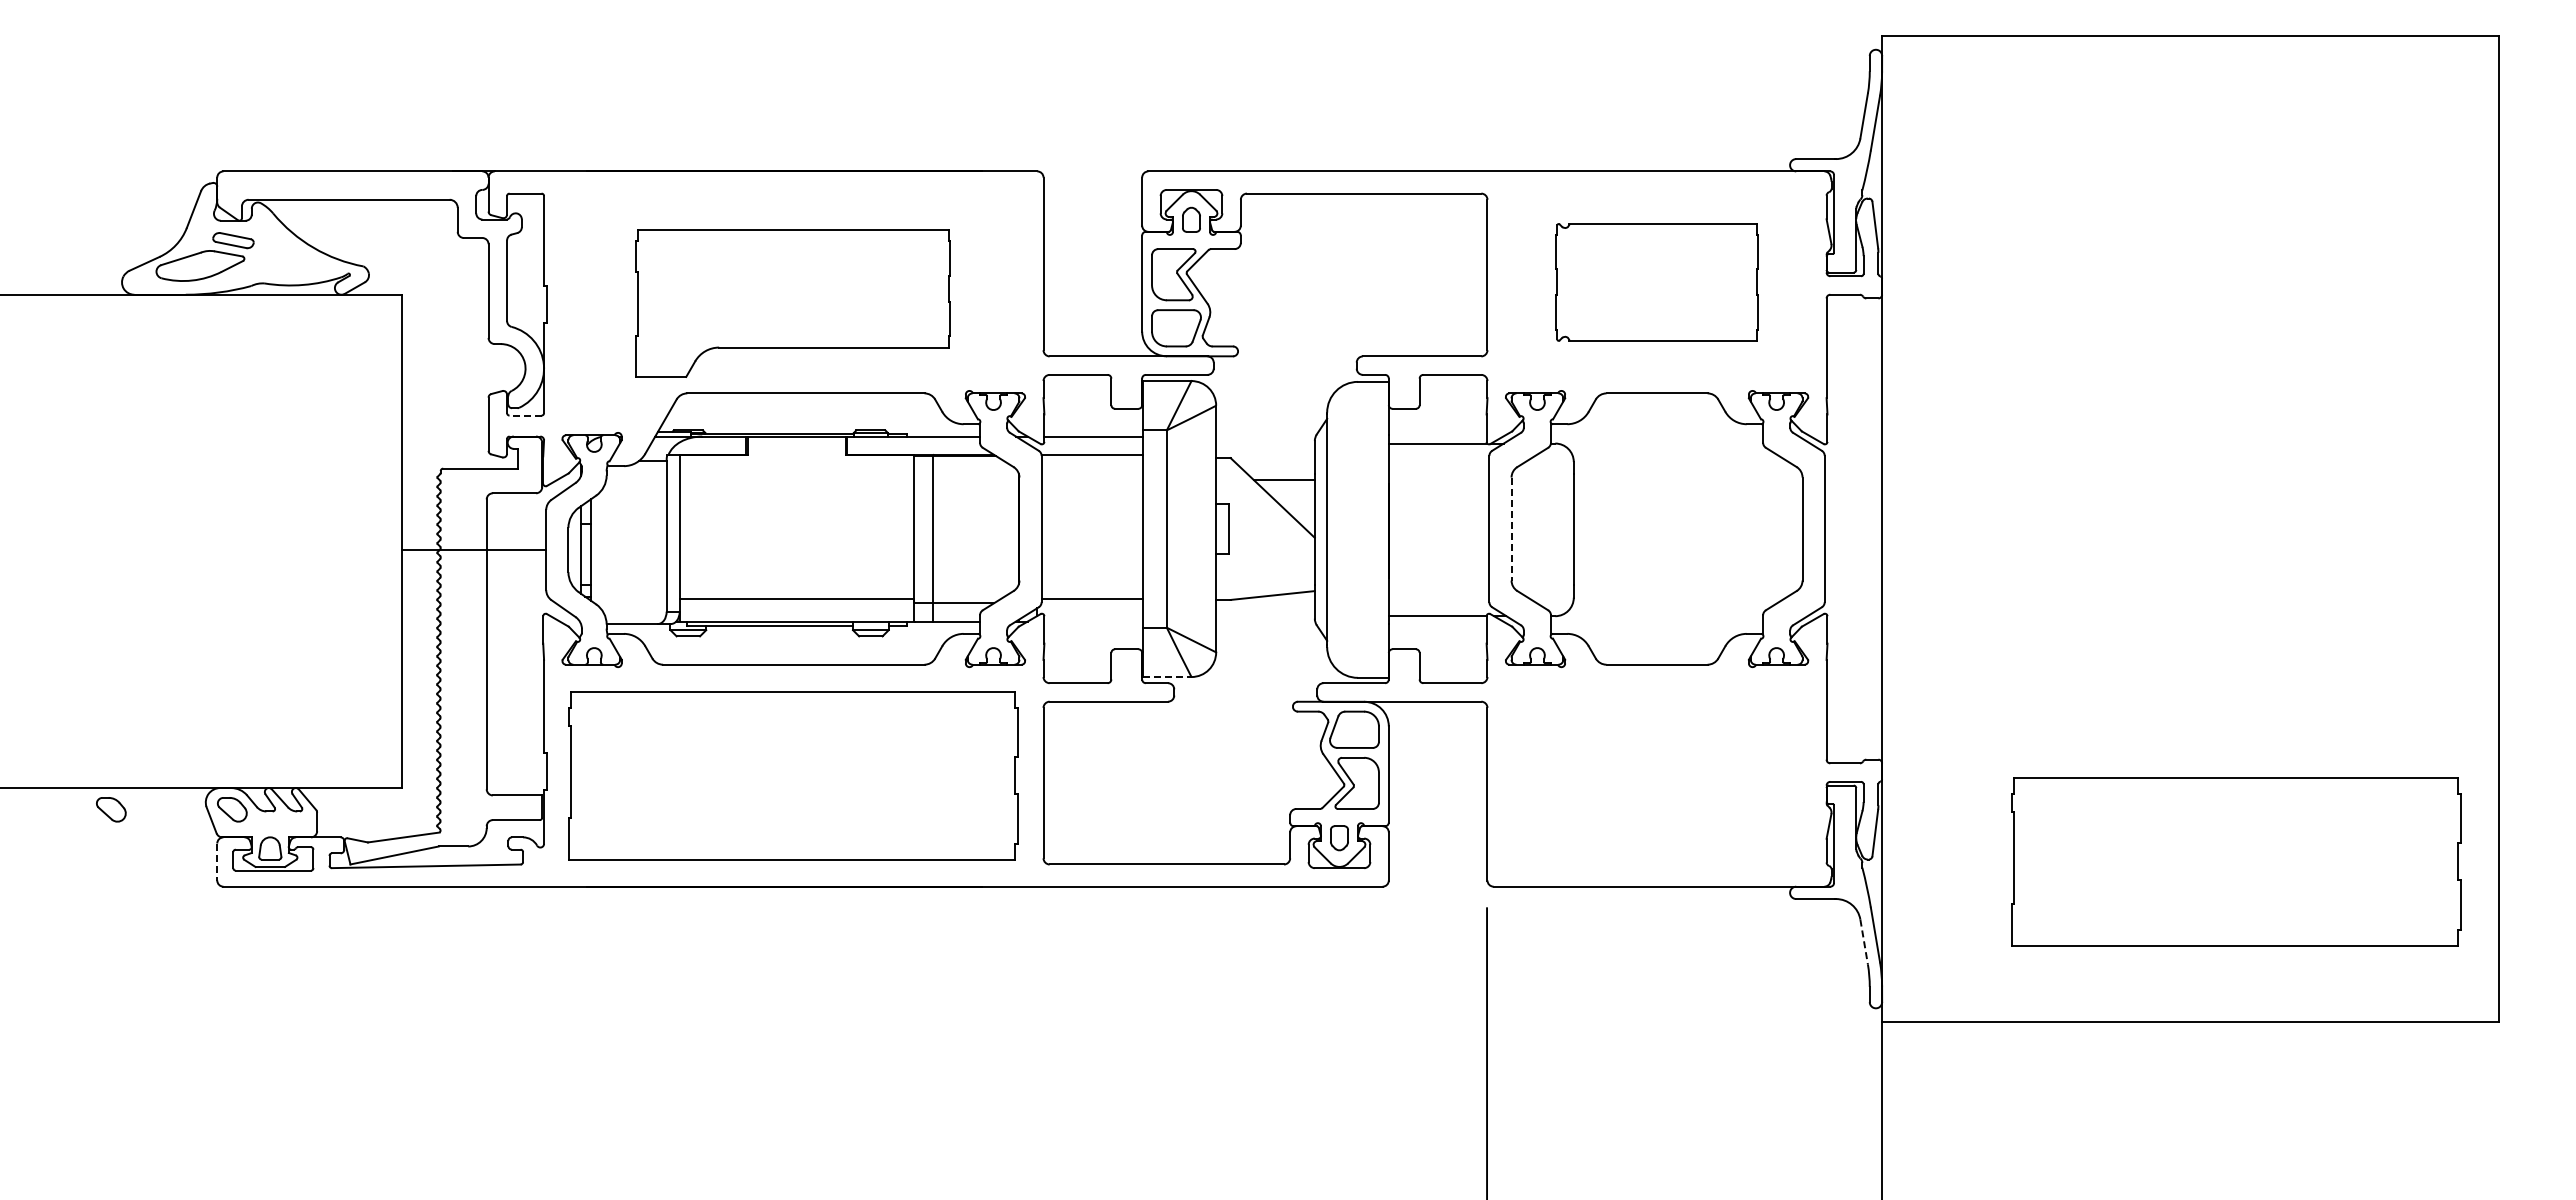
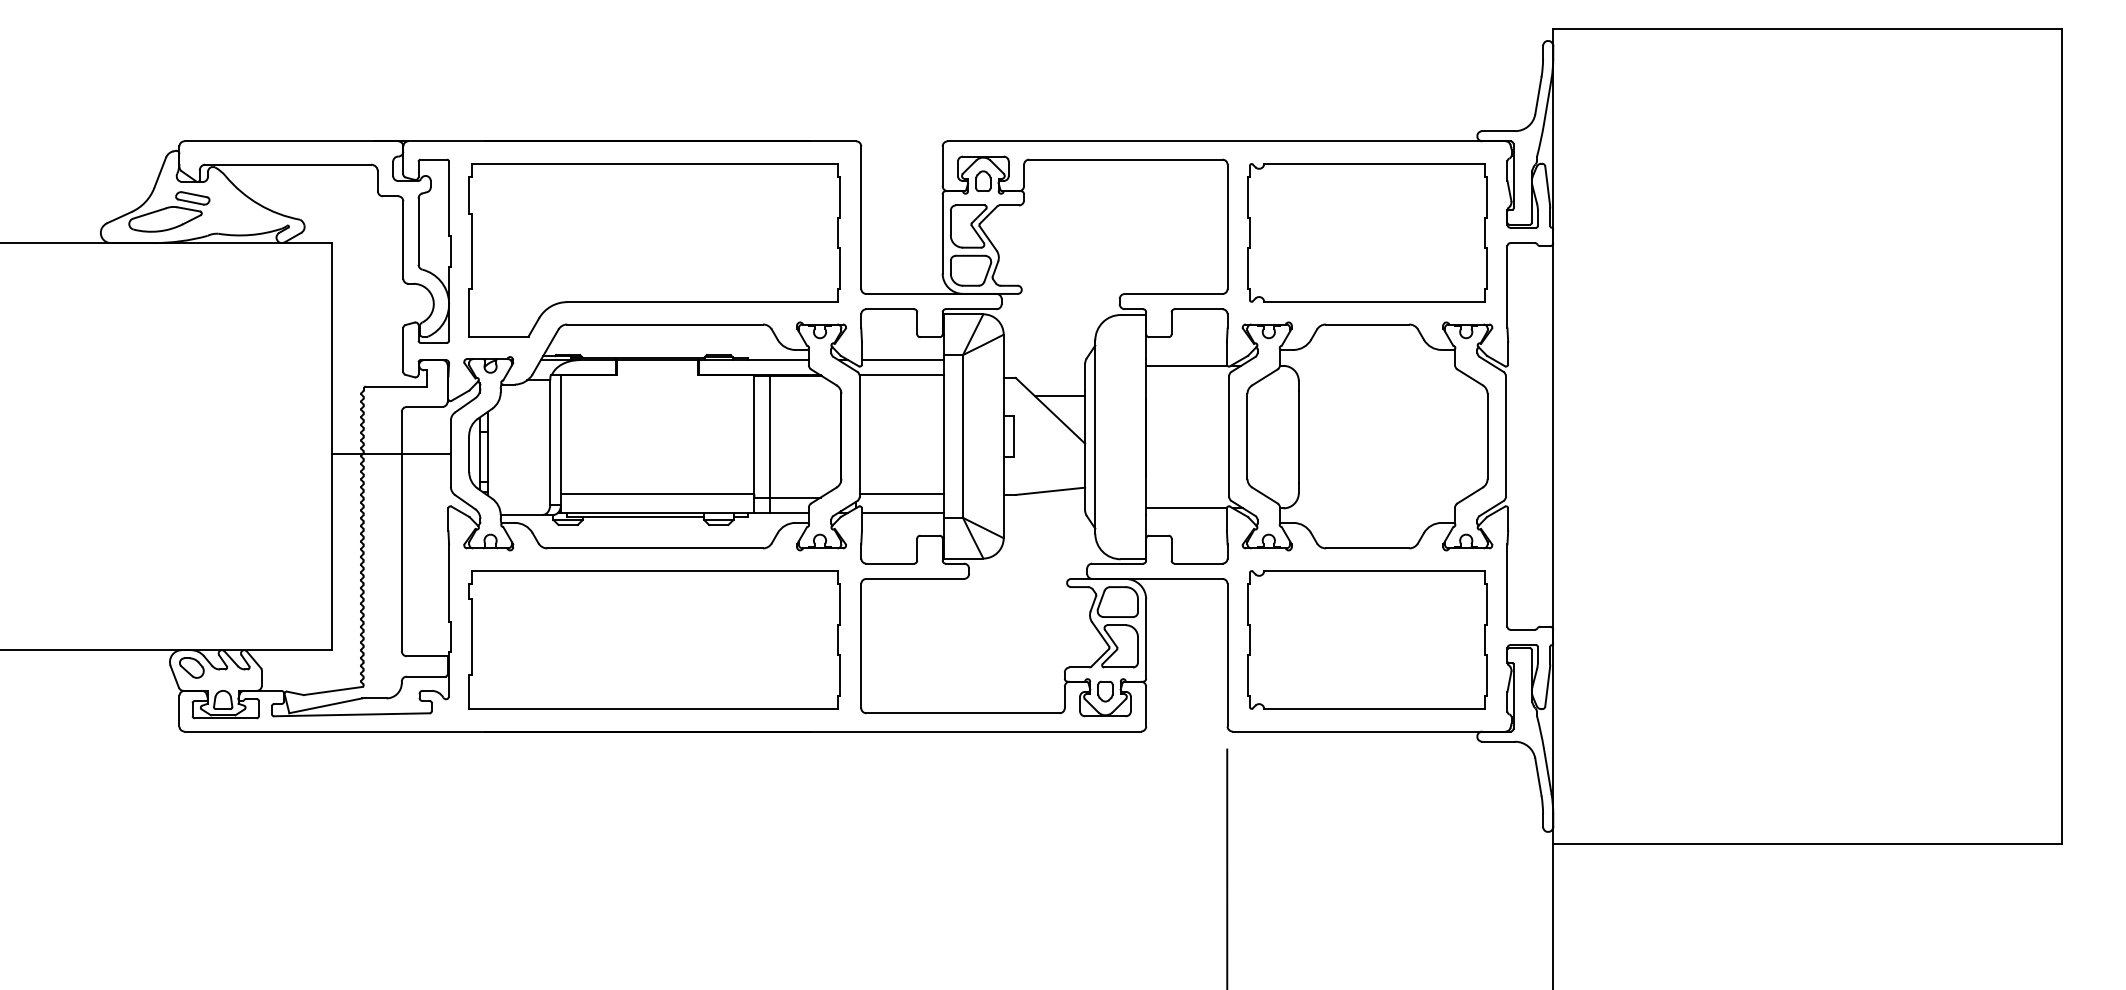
part: (1656, 282) -> (1367, 232), size x1.43
part: (793, 303) -> (654, 250), size x1.43
line: (525, 415) -> (433, 342), dashed -> solid
line: (1511, 529) -> (1247, 436), dashed -> solid
line: (1093, 621) -> (902, 512), added
line: (1167, 677) -> (963, 558), dashed -> solid
part: (1656, 775) -> (1367, 639), added
part: (111, 809) -> (92, 667), removed
part: (2236, 861) -> (1845, 710), removed
line: (217, 862) -> (179, 711), dashed -> solid
line: (1864, 942) -> (1538, 777), dashed -> solid

